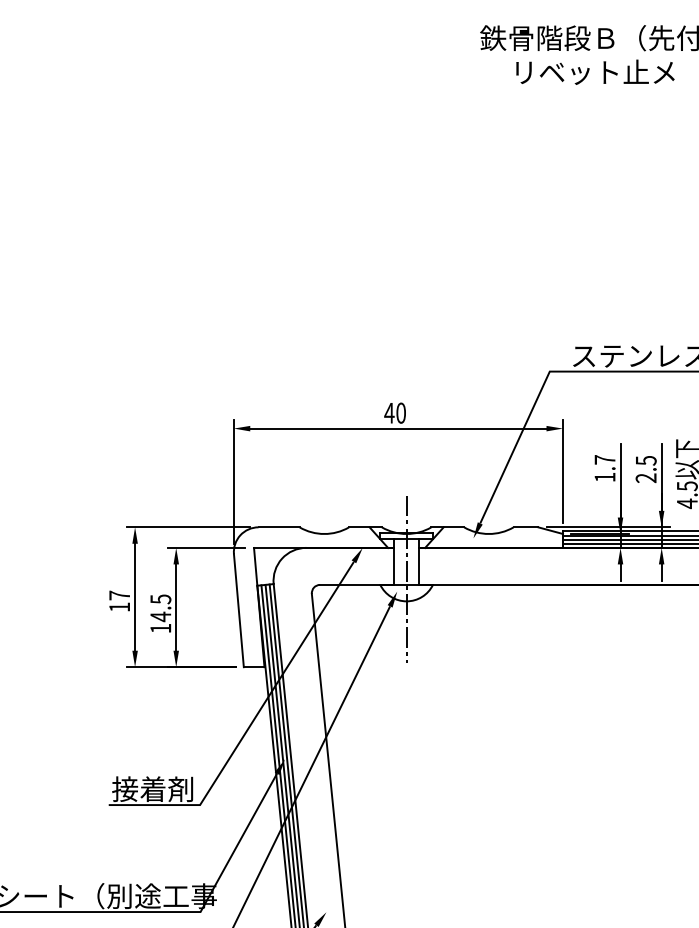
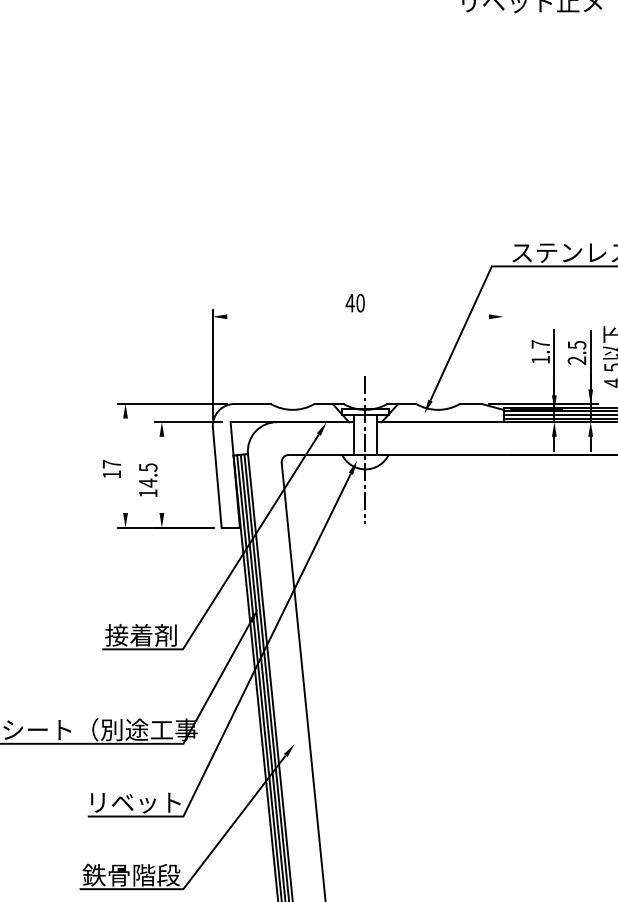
line: (397, 428) -> (357, 316), removed
line: (562, 471) -> (503, 354), removed
line: (135, 596) -> (125, 465), removed
line: (175, 607) -> (161, 474), removed

